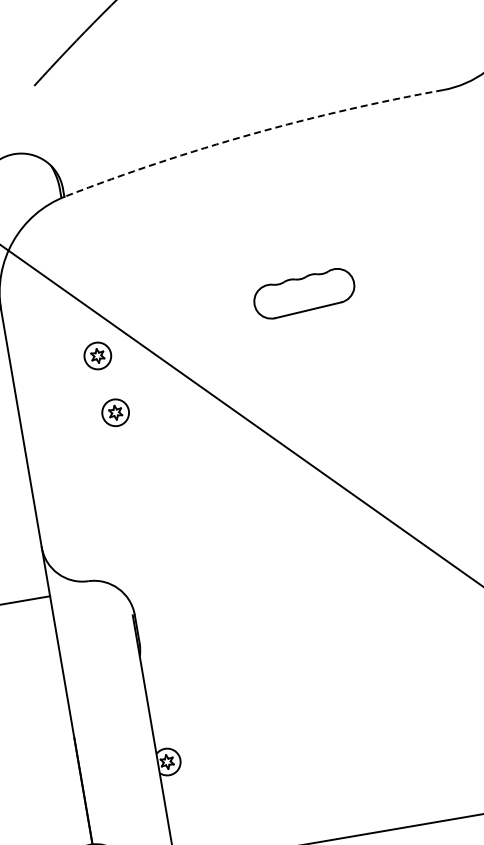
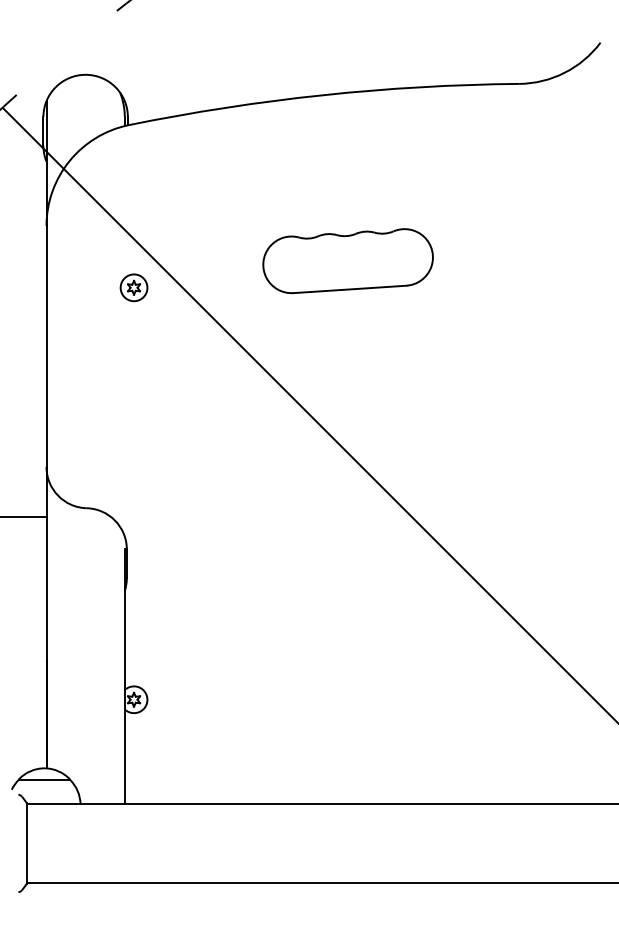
arc: (252, 134) -> (323, 95), dashed -> solid
part: (303, 294) -> (347, 261), size x1.67
part: (115, 412) -> (141, 346), removed

